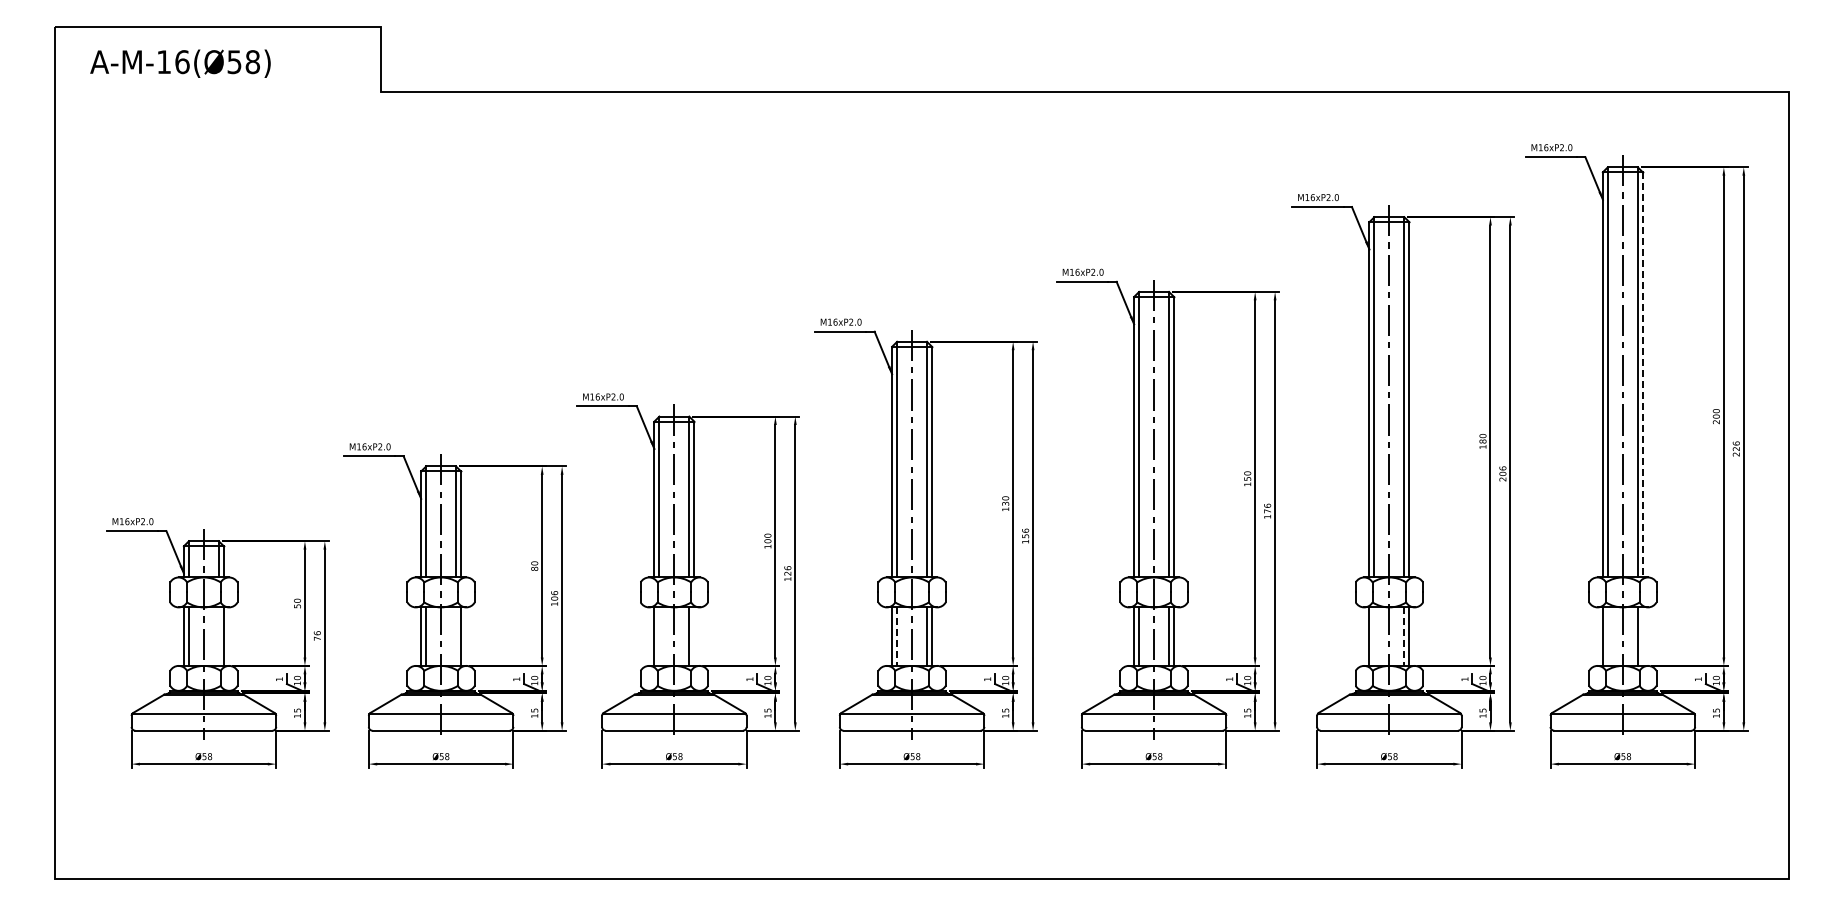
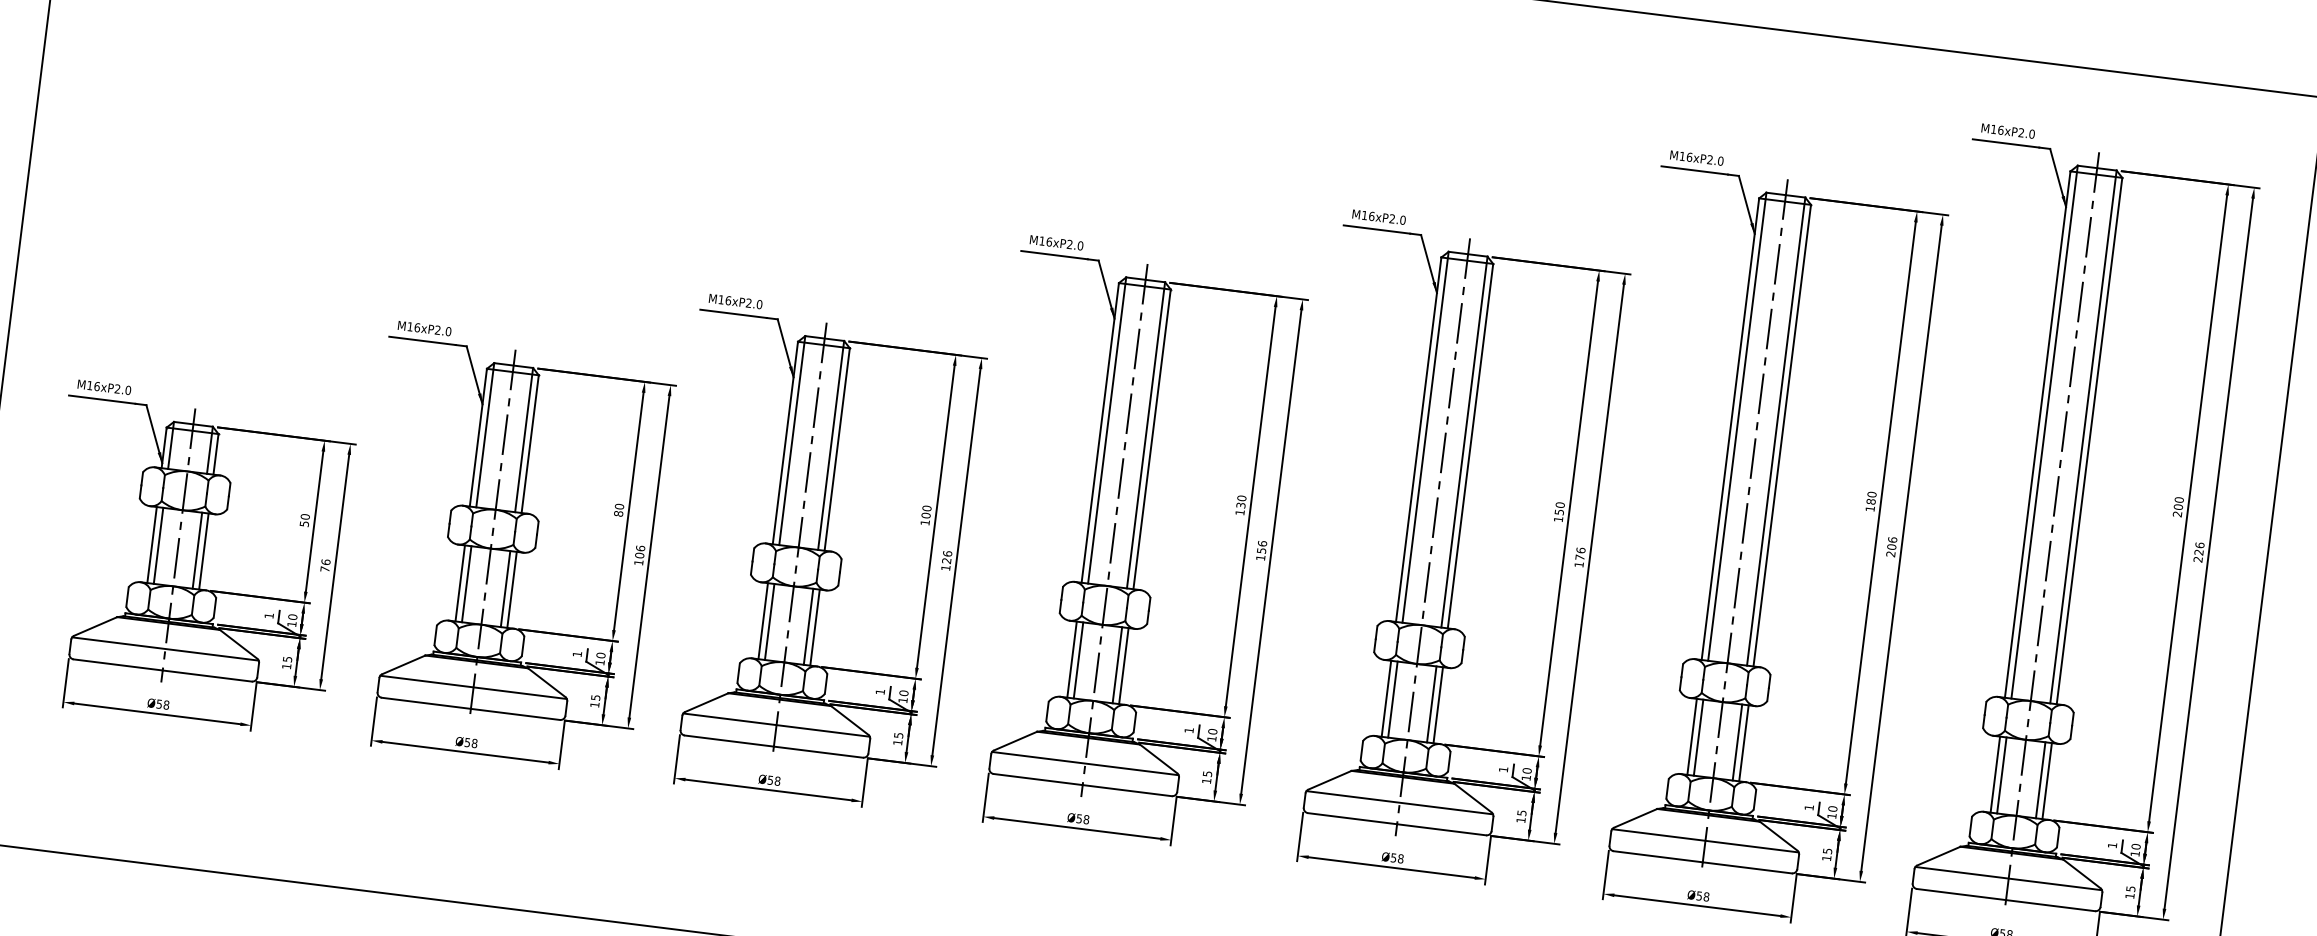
line: (1642, 374) -> (2089, 440), dashed -> solid
line: (218, 636) -> (196, 550), added
line: (456, 636) -> (506, 588), added
line: (659, 636) -> (769, 621), added
line: (694, 636) -> (815, 627), added
line: (1374, 636) -> (1698, 737), added
line: (1607, 636) -> (2001, 775), added
line: (1642, 636) -> (2046, 780), added
line: (897, 637) -> (1078, 661), dashed -> solid
line: (1404, 637) -> (1737, 743), dashed -> solid

